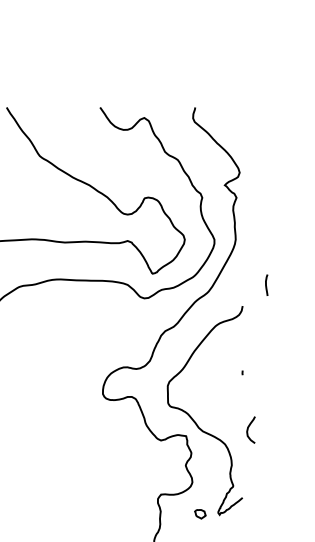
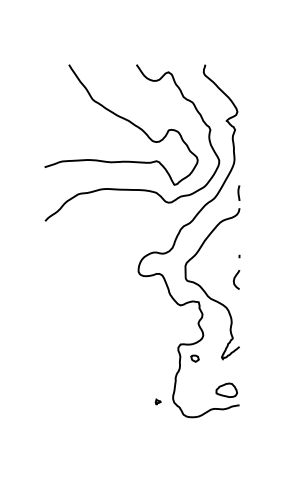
curve: (266, 284) -> (238, 192), moved
curve: (249, 429) -> (235, 279), moved
part: (199, 513) -> (194, 358), moved

